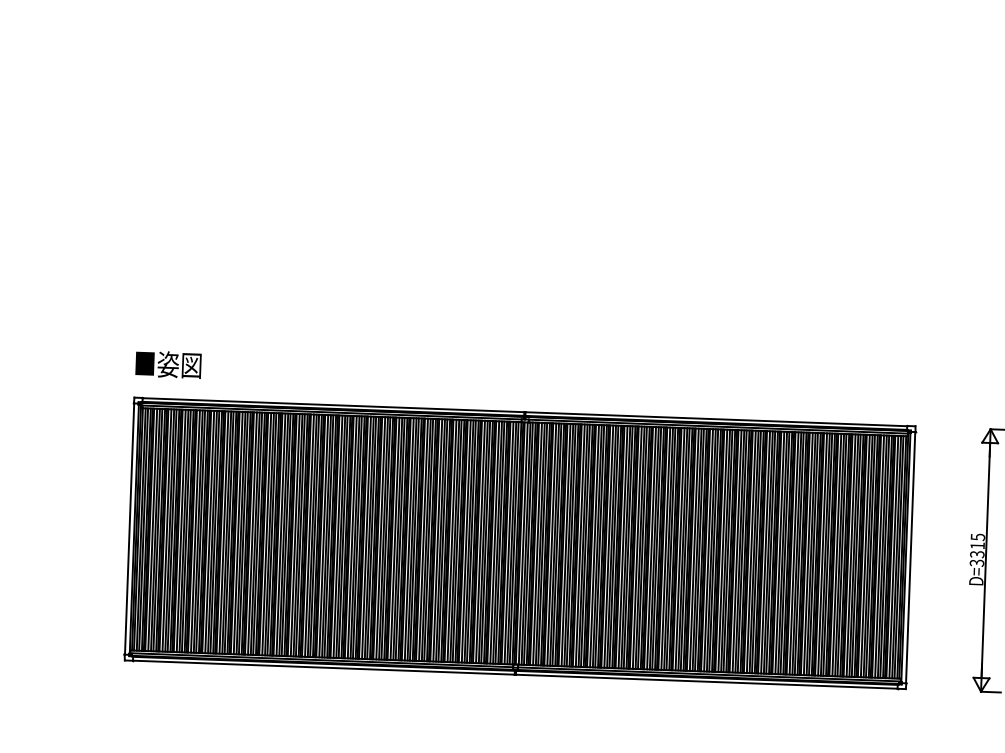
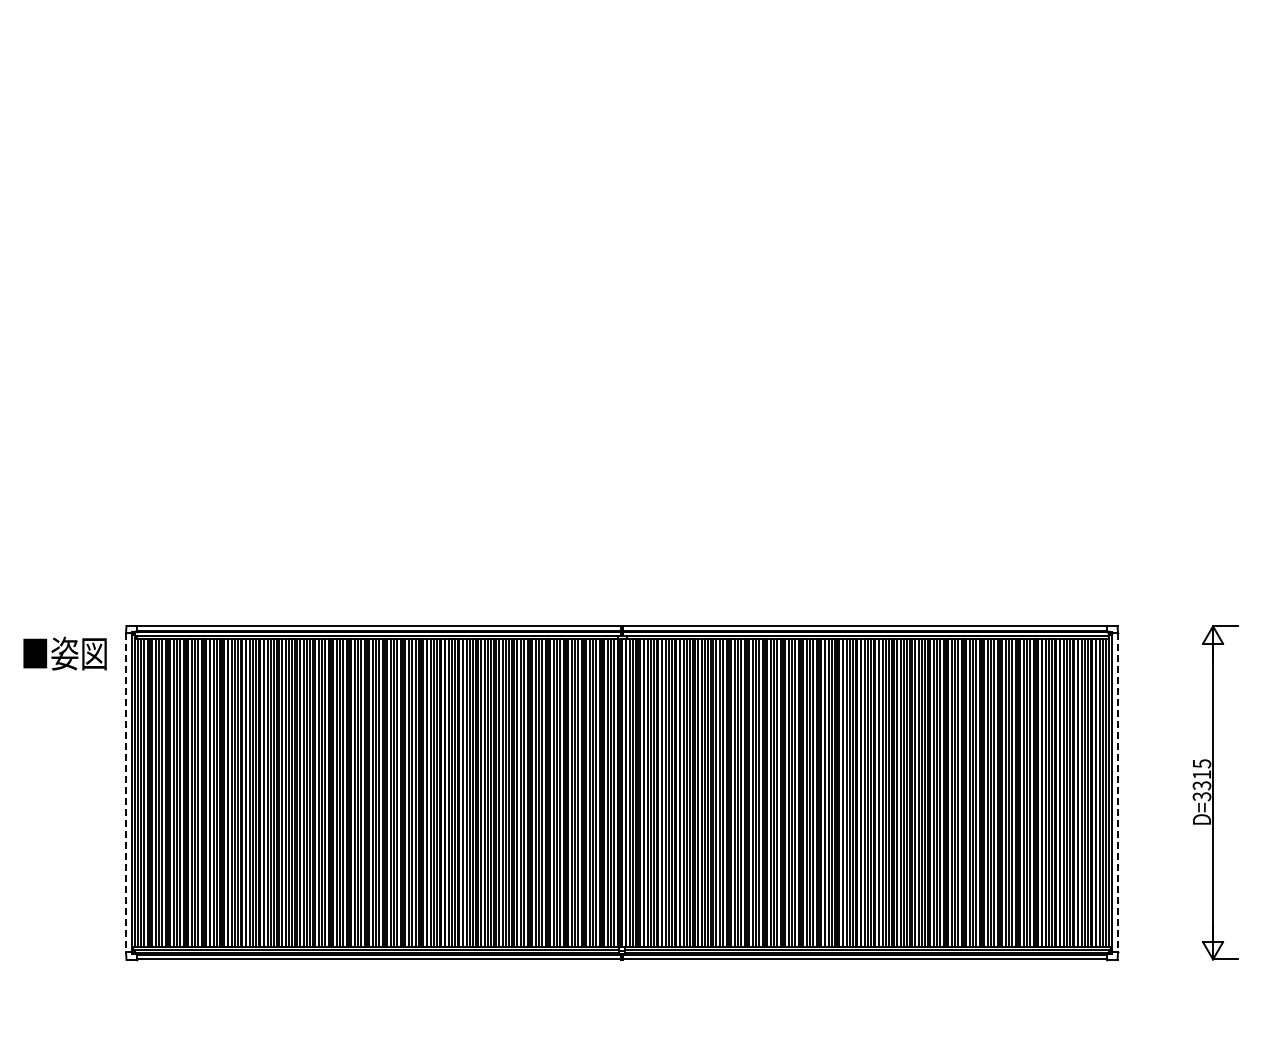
text: (168, 364) -> (64, 653), moved
line: (129, 529) -> (126, 793), solid -> dashed
line: (910, 558) -> (1117, 793), solid -> dashed

